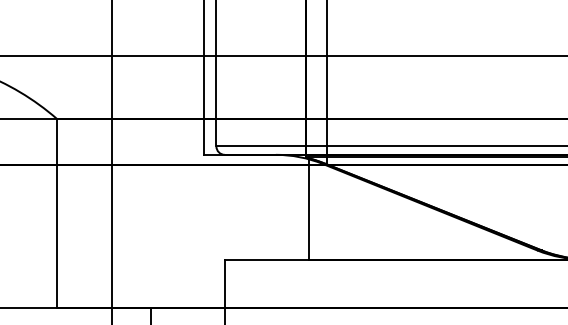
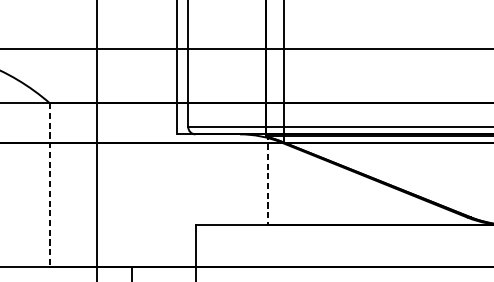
line: (308, 207) -> (268, 180), solid -> dashed
line: (57, 213) -> (50, 185), solid -> dashed

